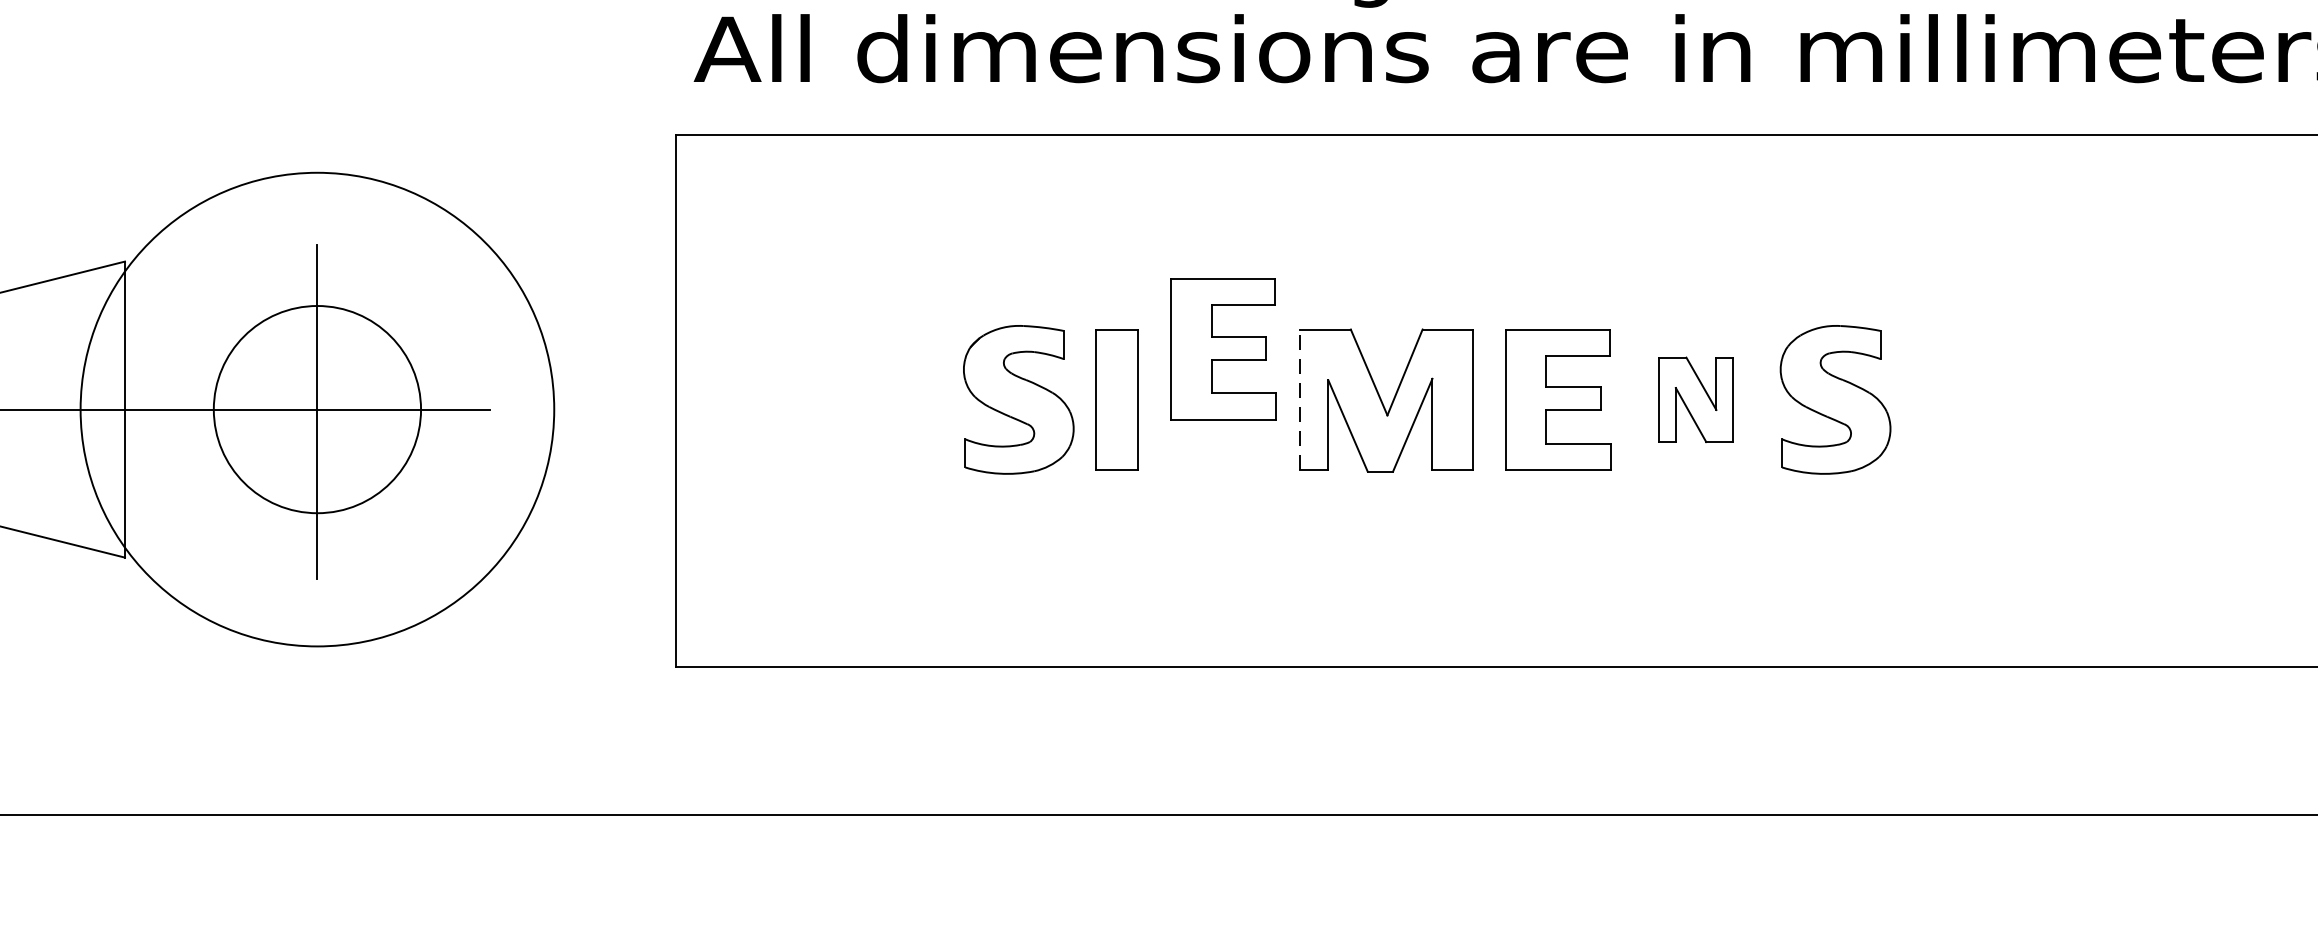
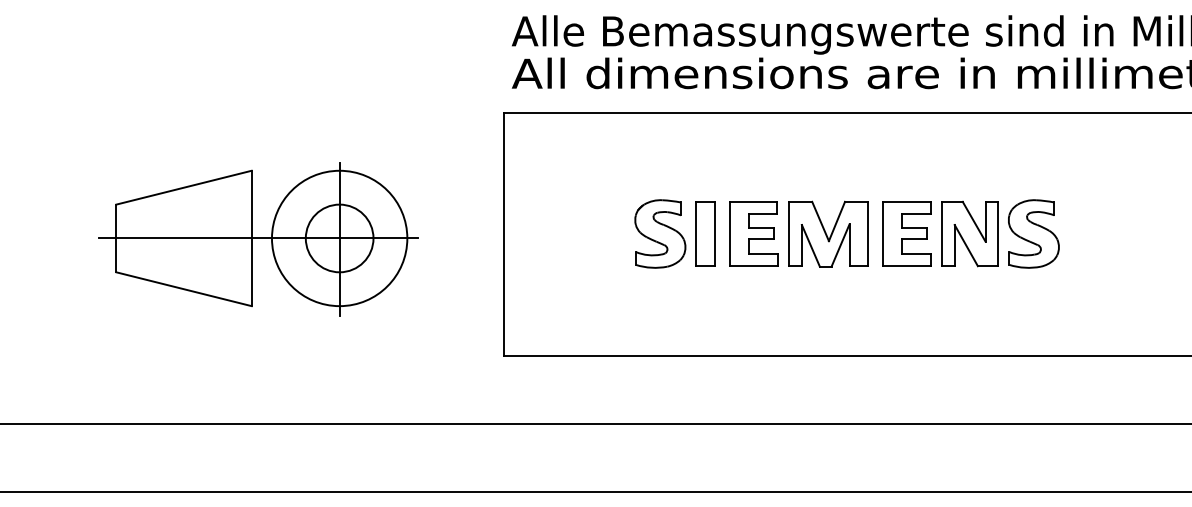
part: (1222, 348) -> (753, 233), moved
line: (1301, 398) -> (789, 233), dashed -> solid
part: (1694, 398) -> (969, 233), size x1.67
circle: (317, 409) -> (339, 238), size x0.62
circle: (317, 409) -> (339, 238), size x0.71

